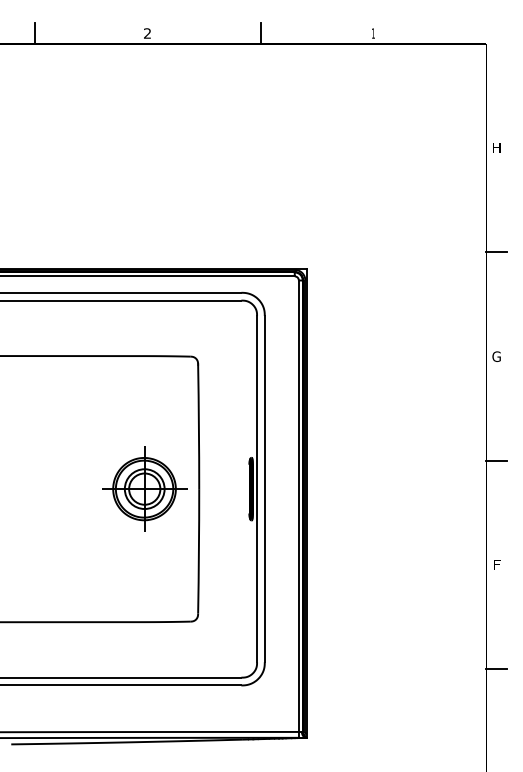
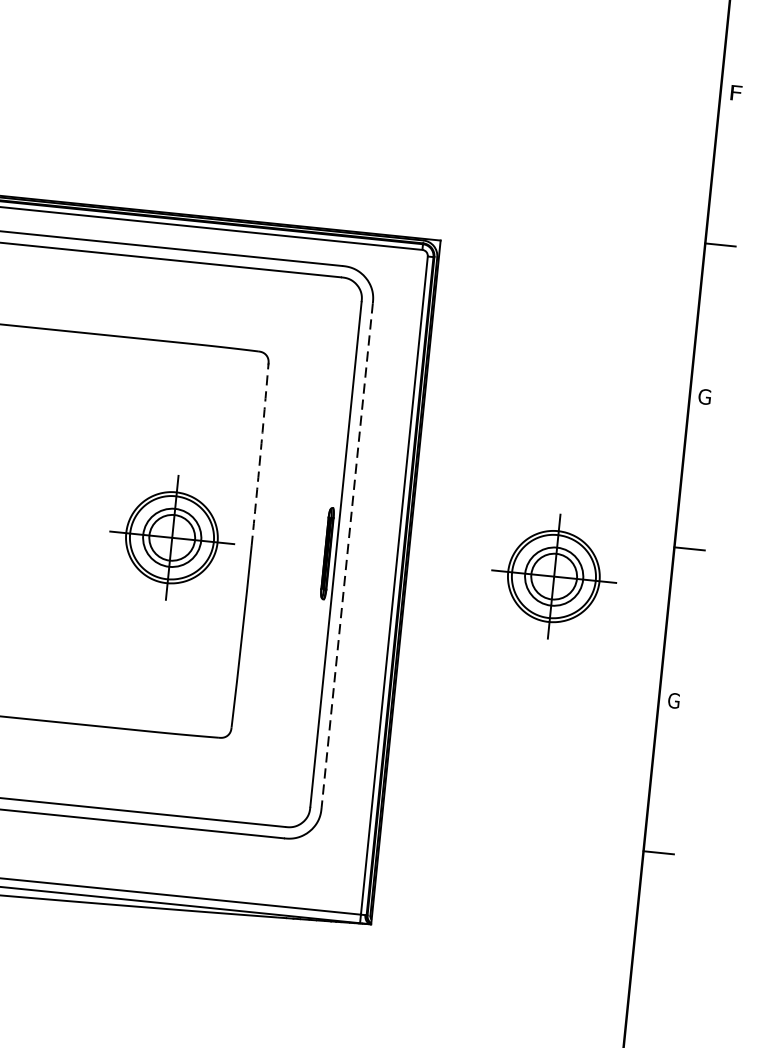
text: (497, 147) -> (737, 92), H -> F
arc: (198, 426) -> (259, 454), solid -> dashed
part: (406, 488) -> (553, 575), added
line: (264, 489) -> (346, 556), solid -> dashed
text: (496, 564) -> (673, 699), F -> G

